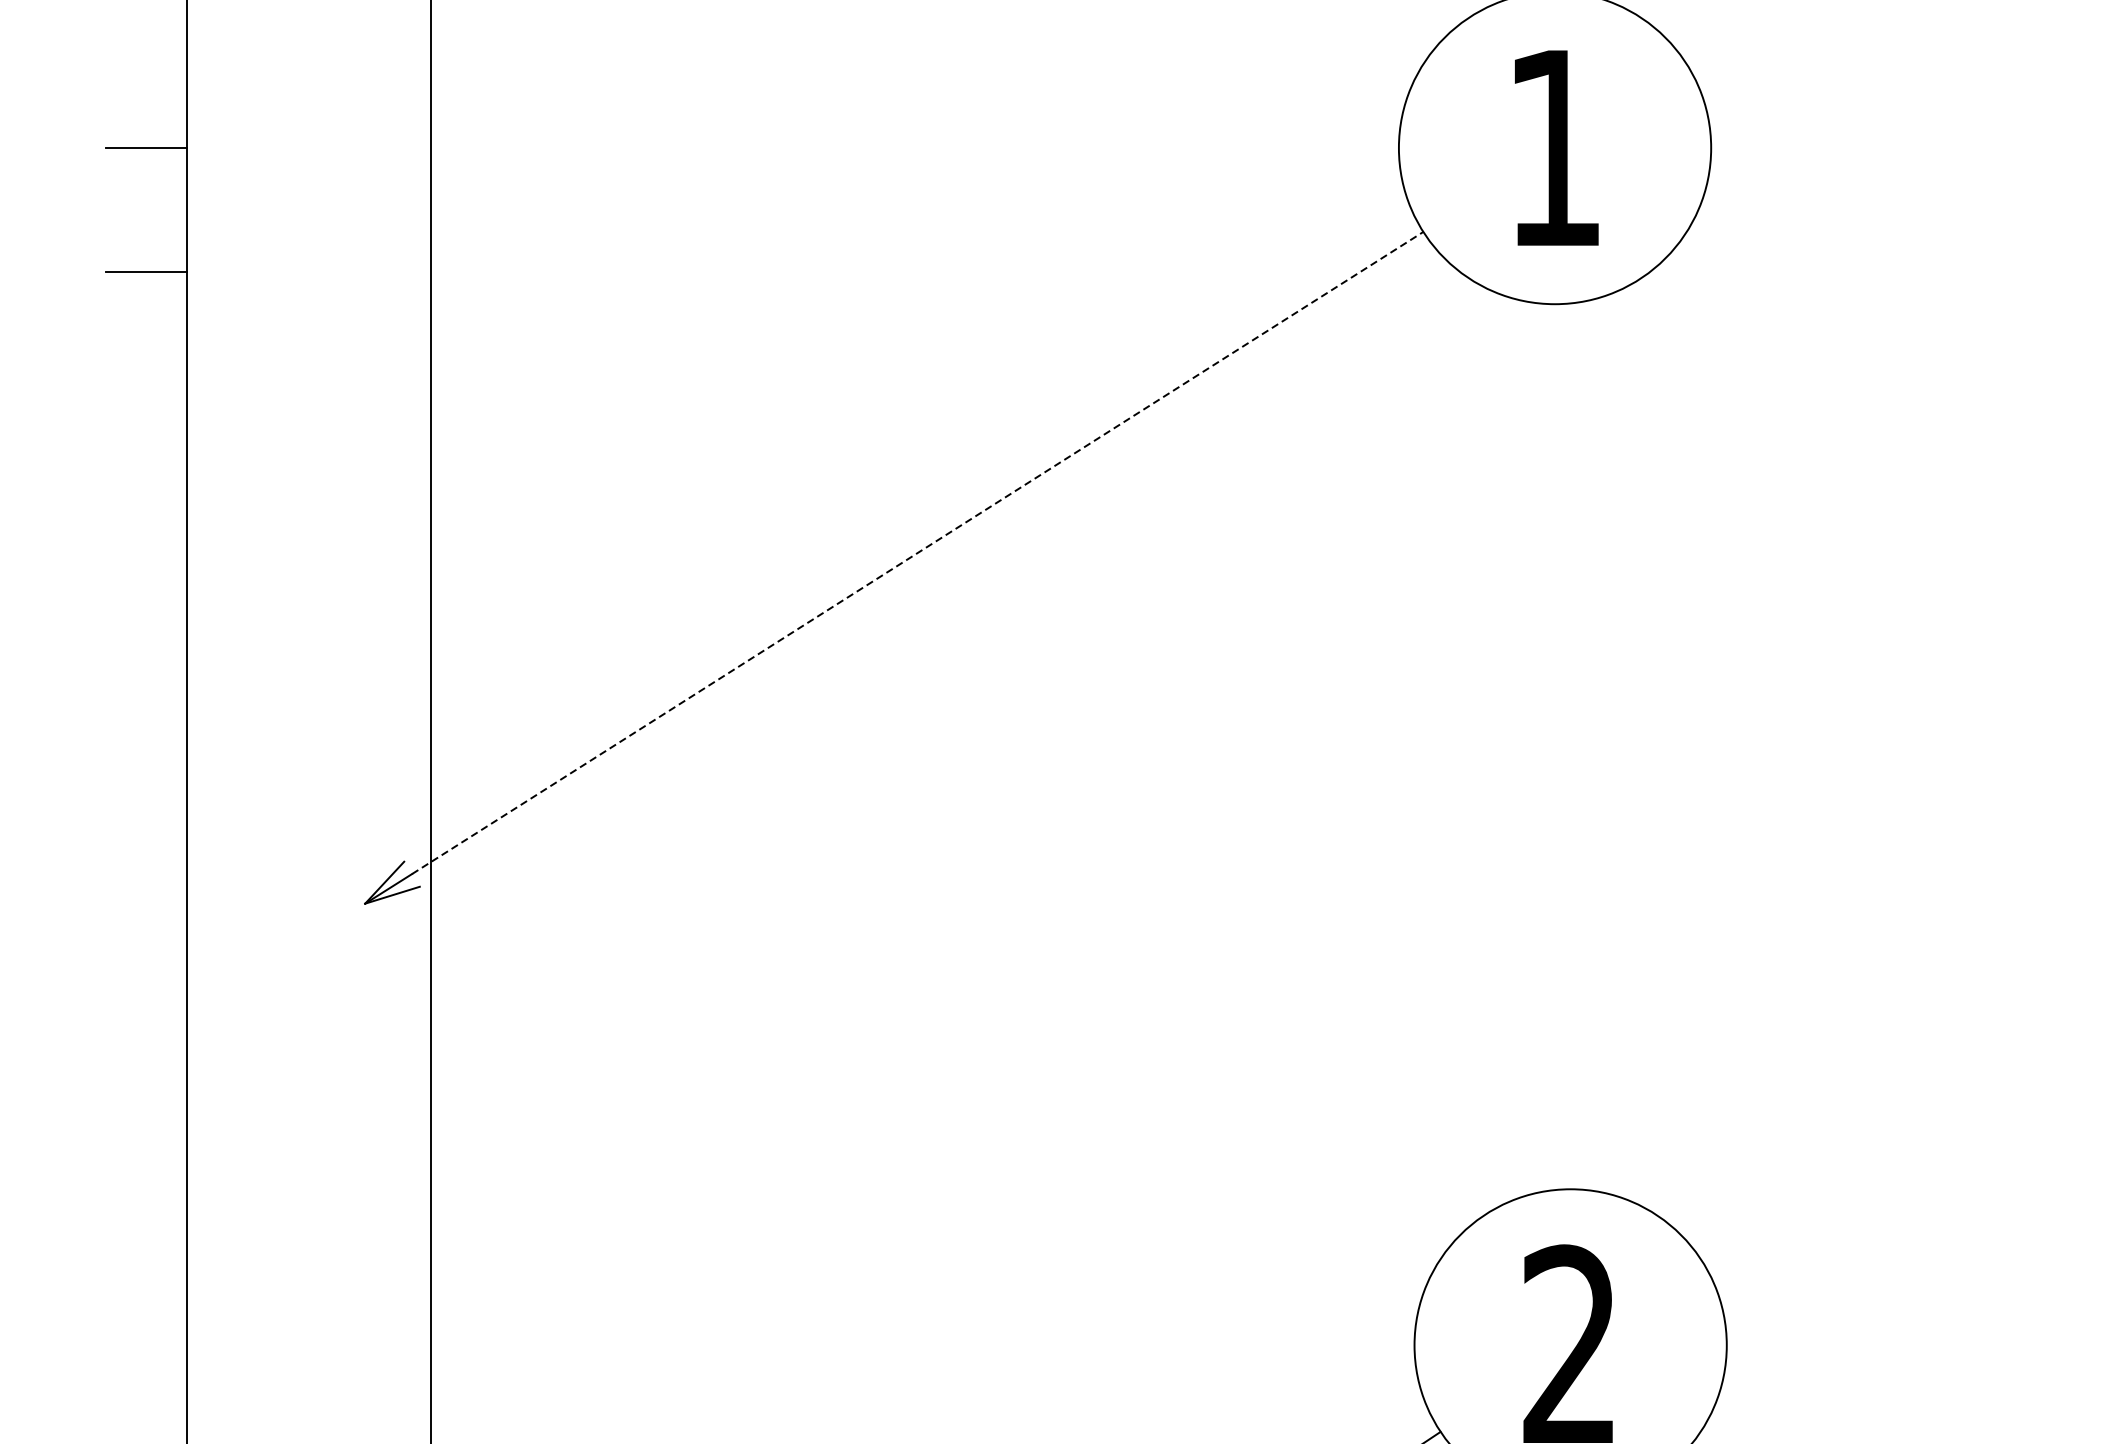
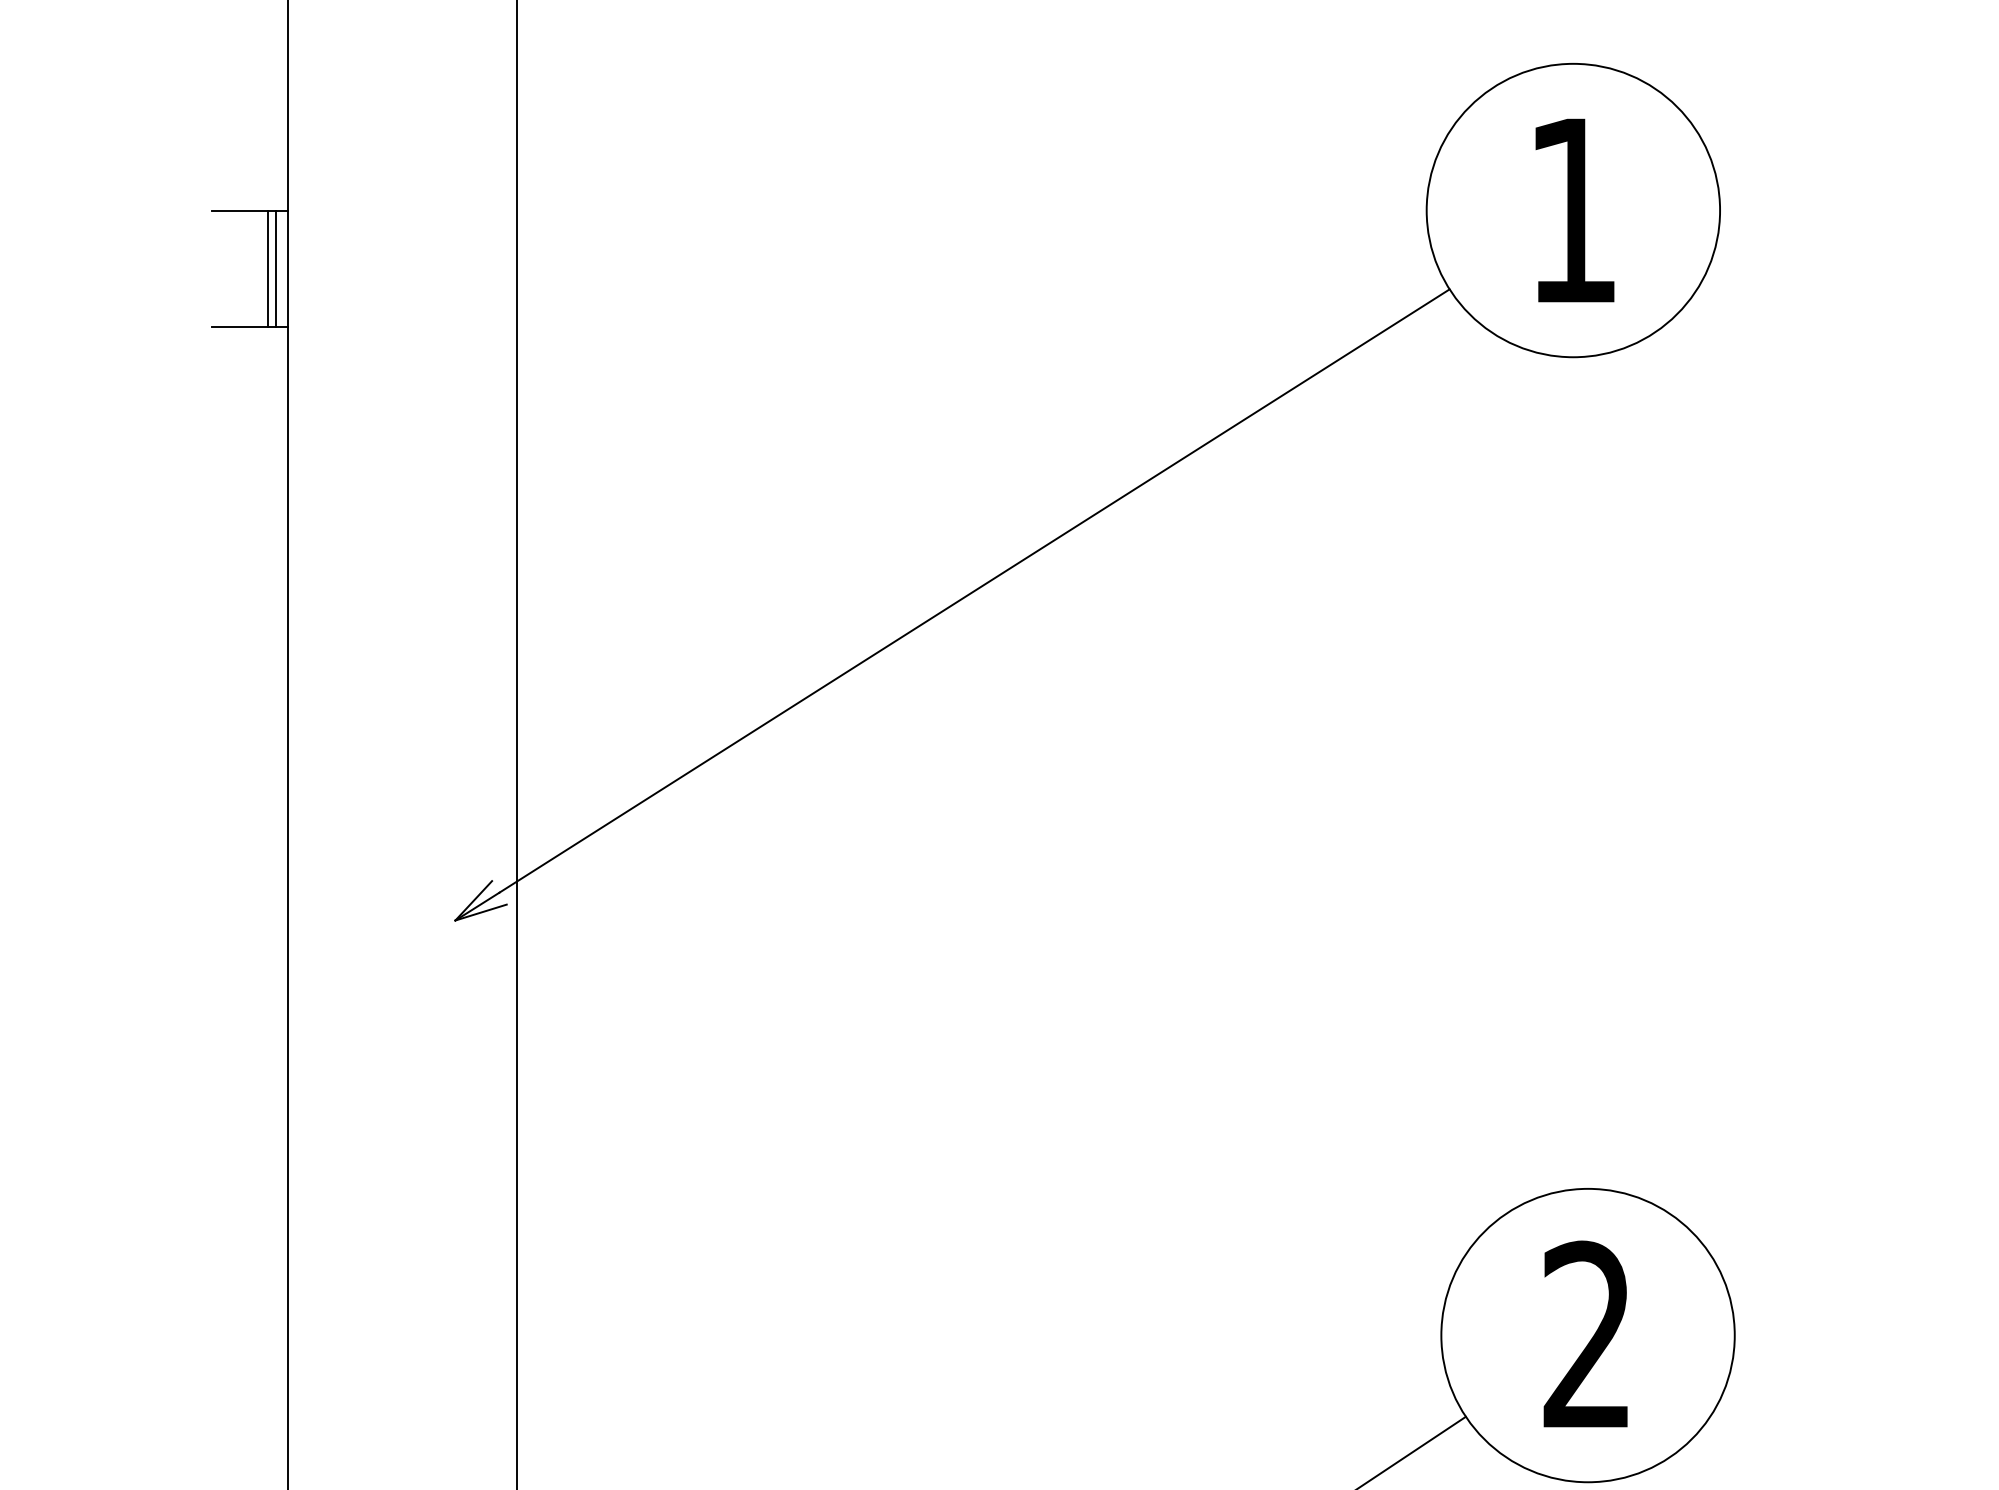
line: (166, 209) -> (268, 268), added
line: (174, 209) -> (276, 268), added
line: (917, 553) -> (974, 591), dashed -> solid

